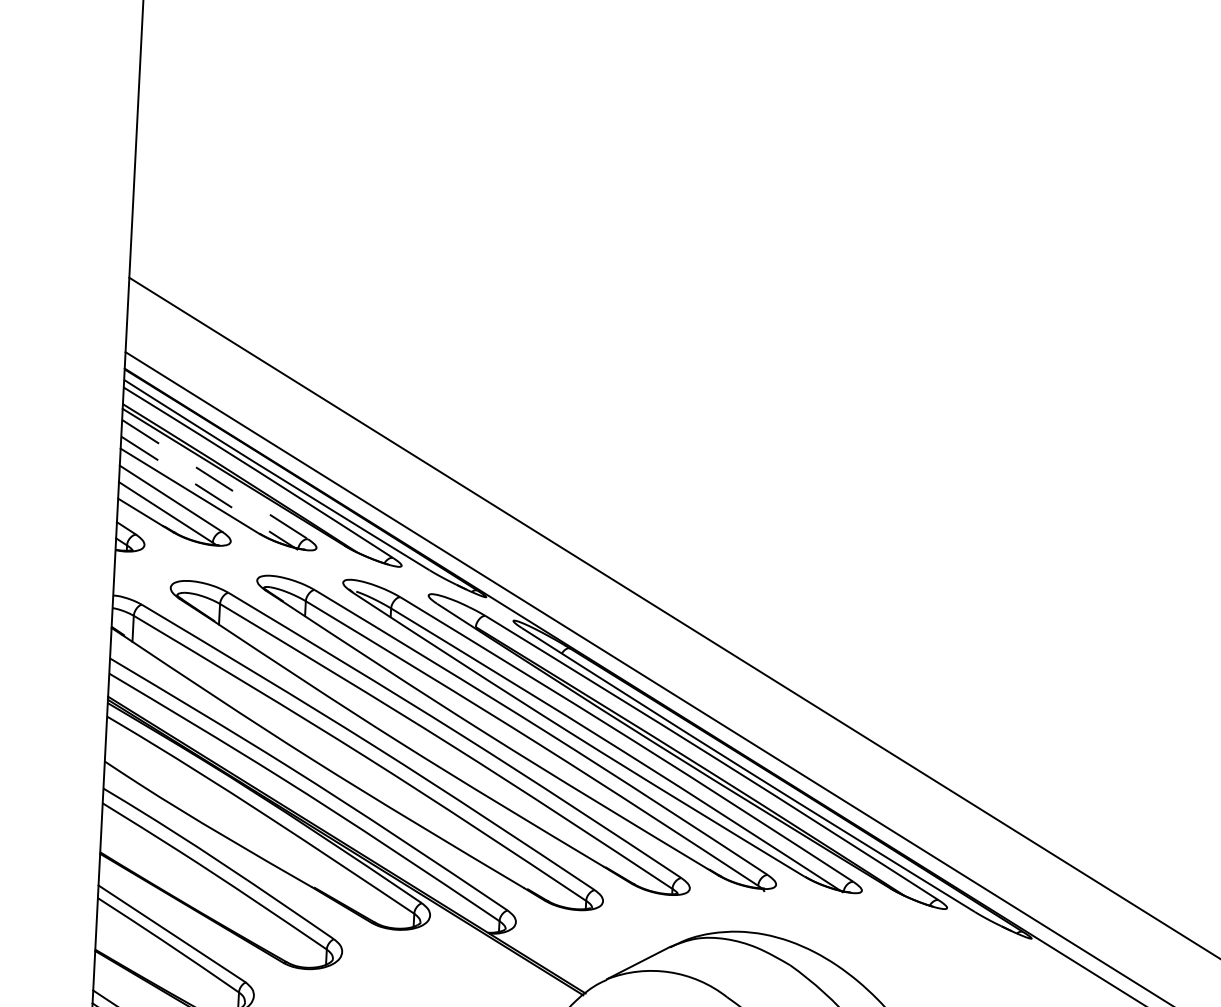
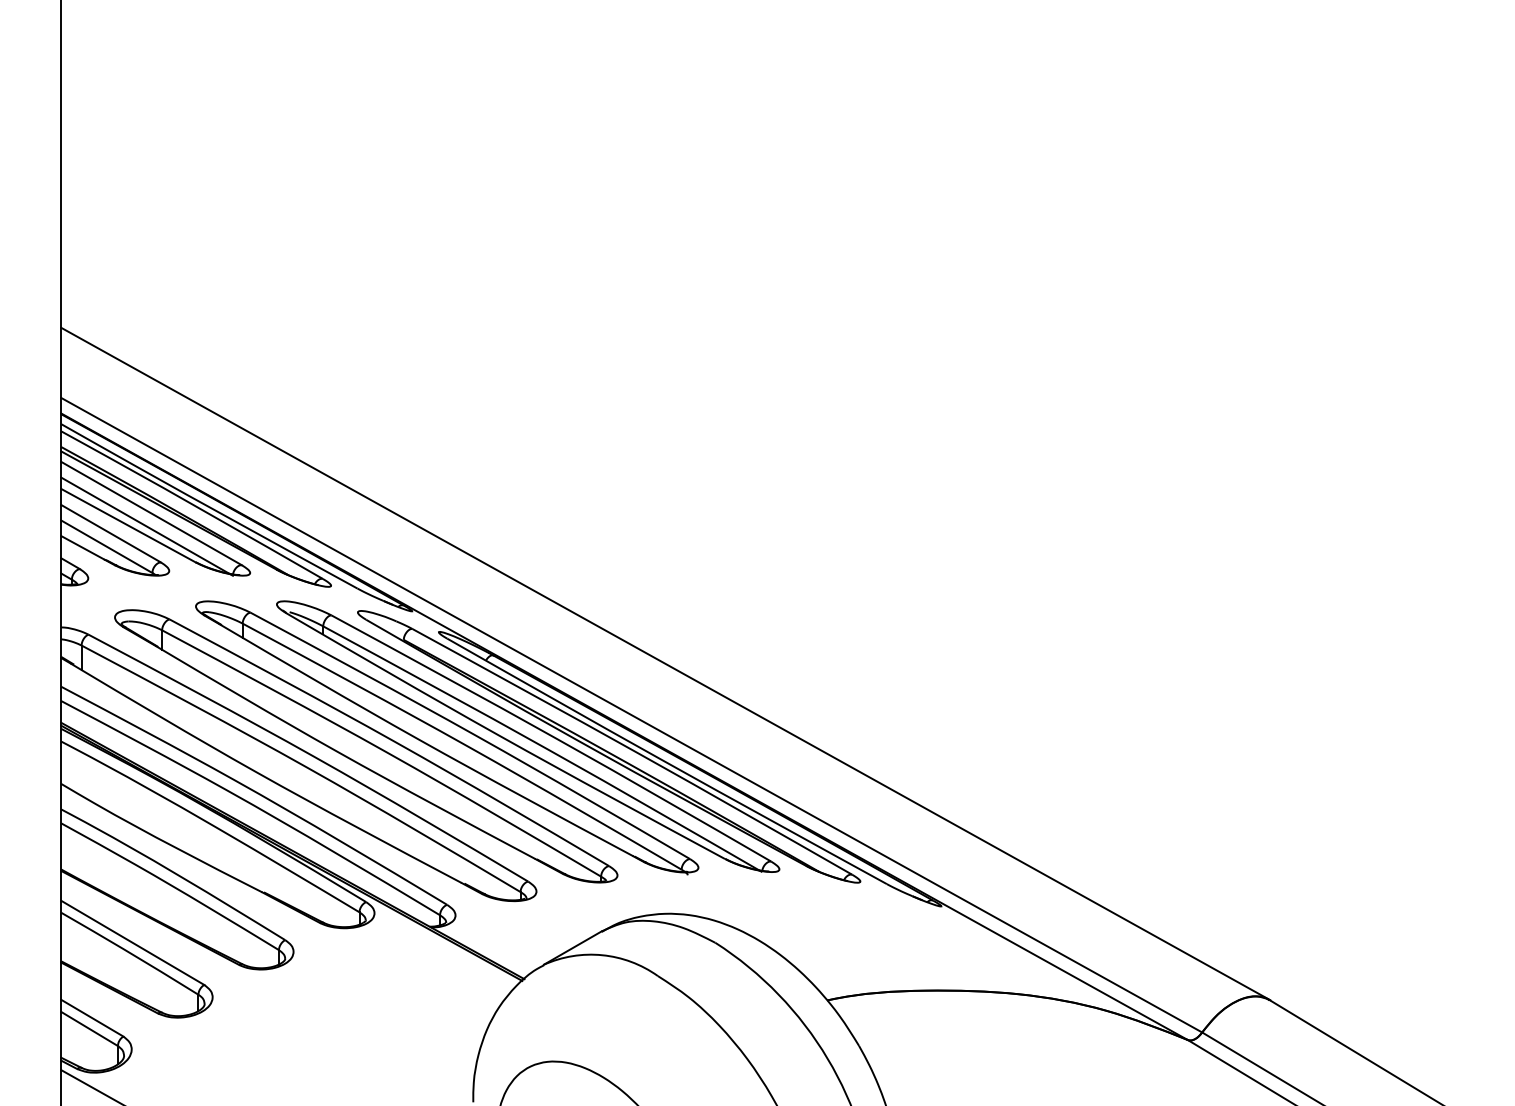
line: (216, 479) -> (152, 513), dashed -> solid
line: (210, 493) -> (147, 526), dashed -> solid

